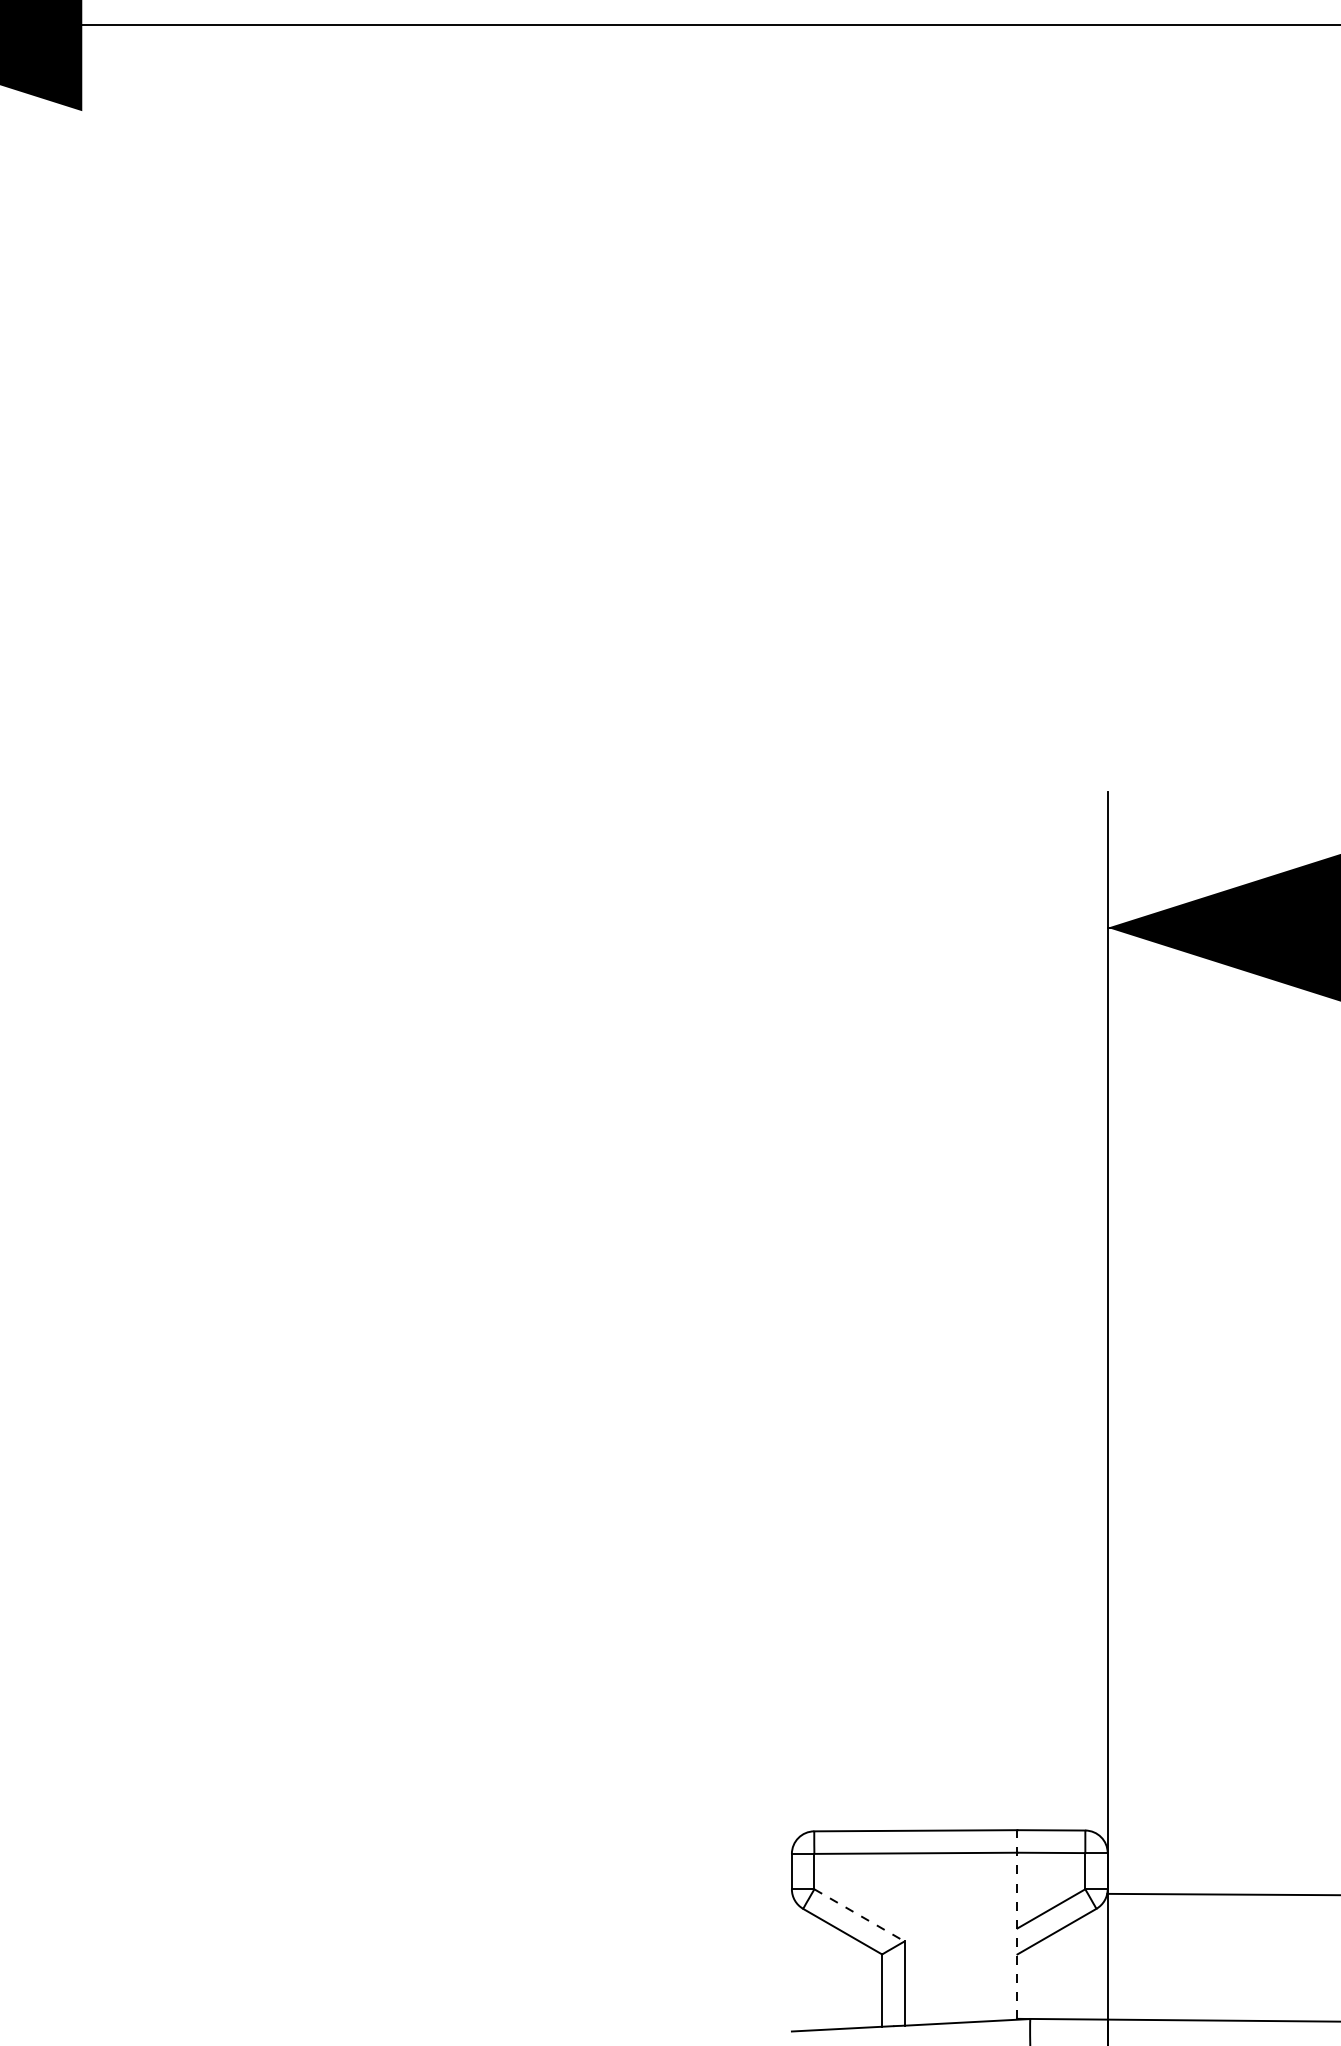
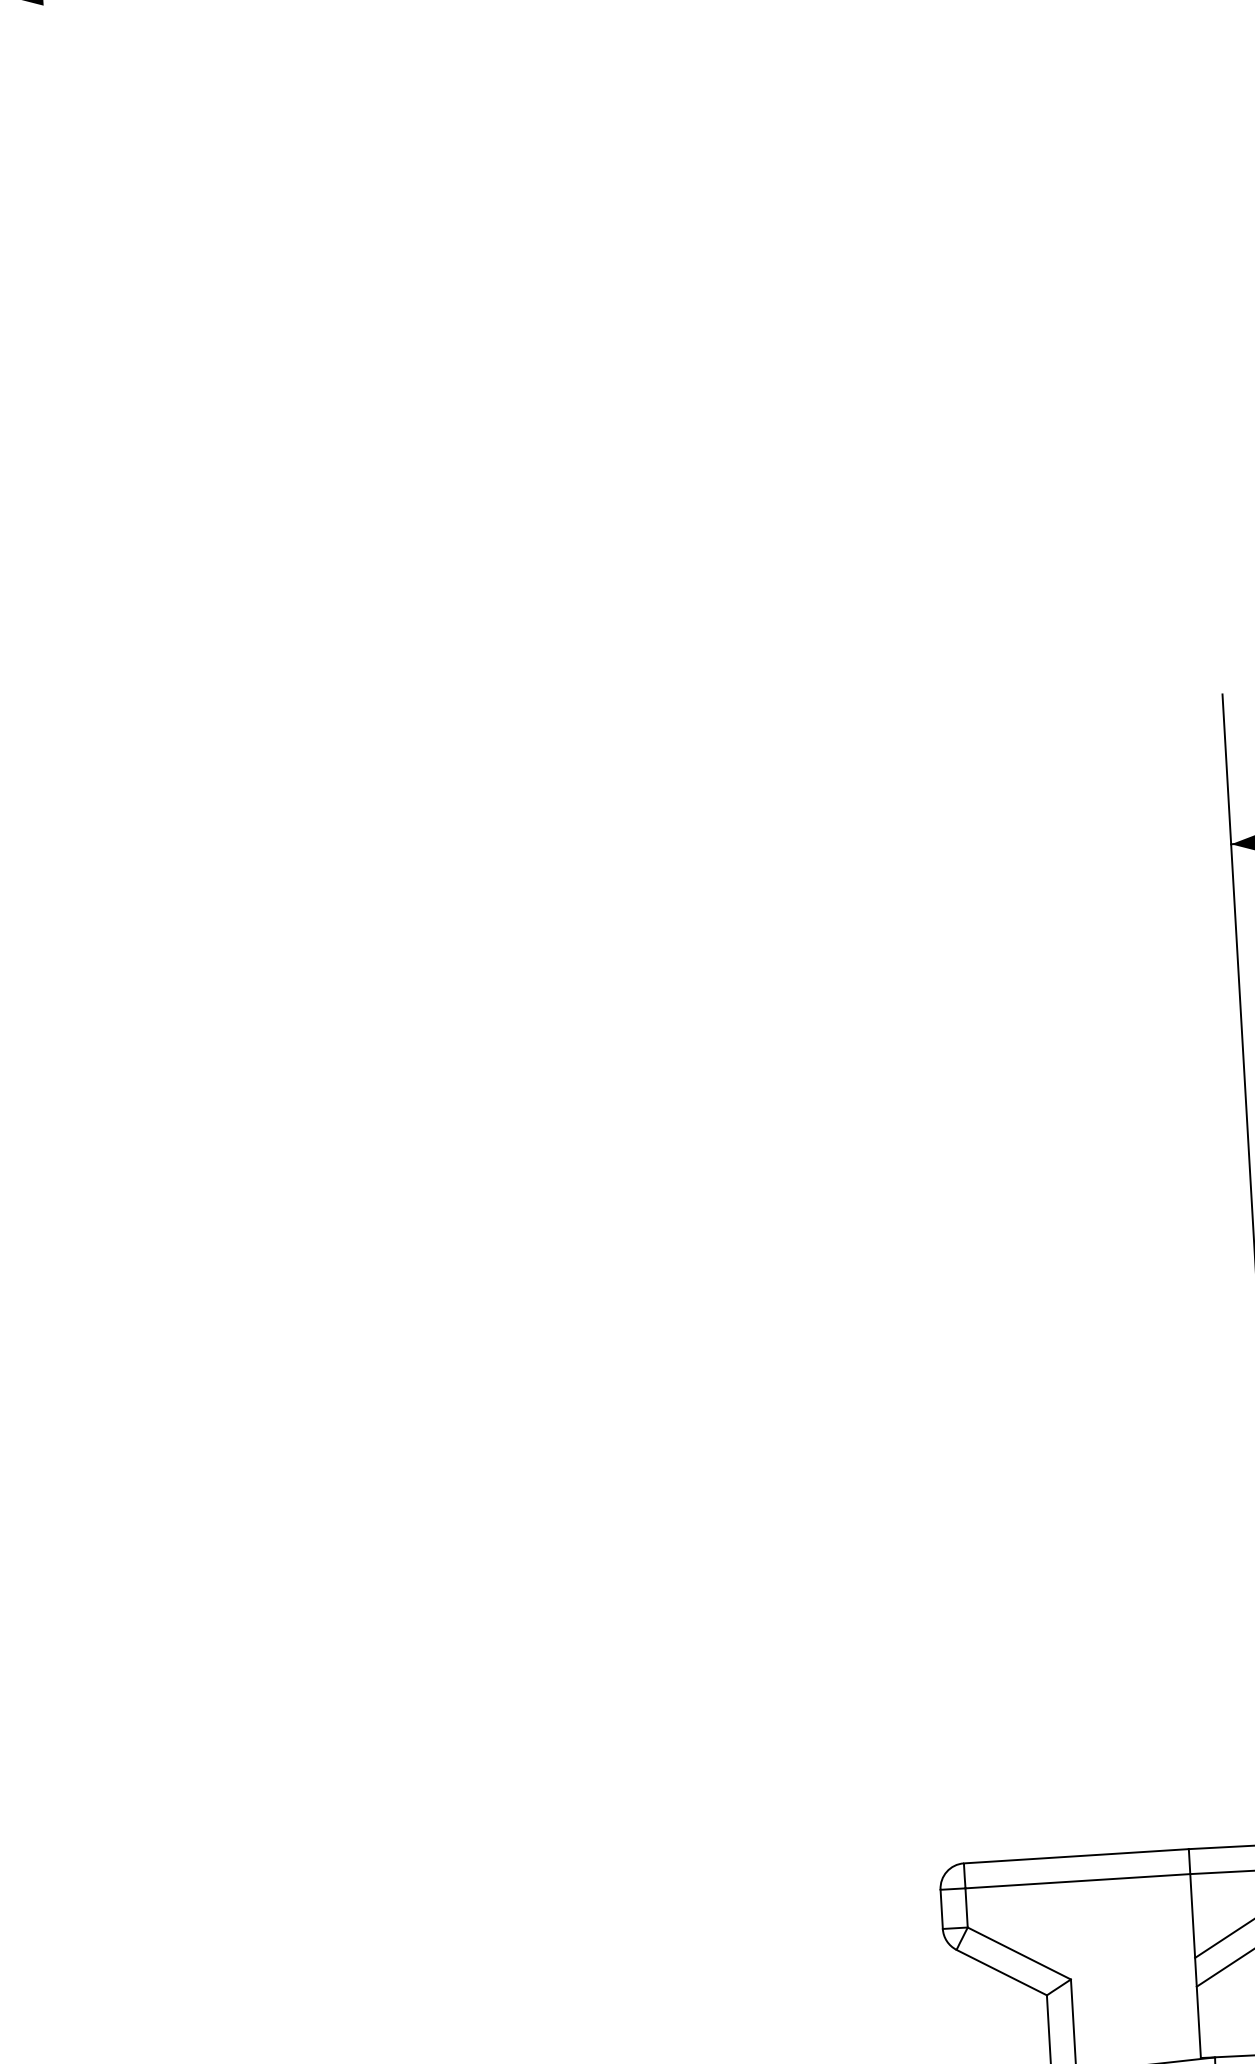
line: (859, 1915) -> (1019, 1953), dashed -> solid
line: (1017, 1924) -> (1194, 1953), dashed -> solid

